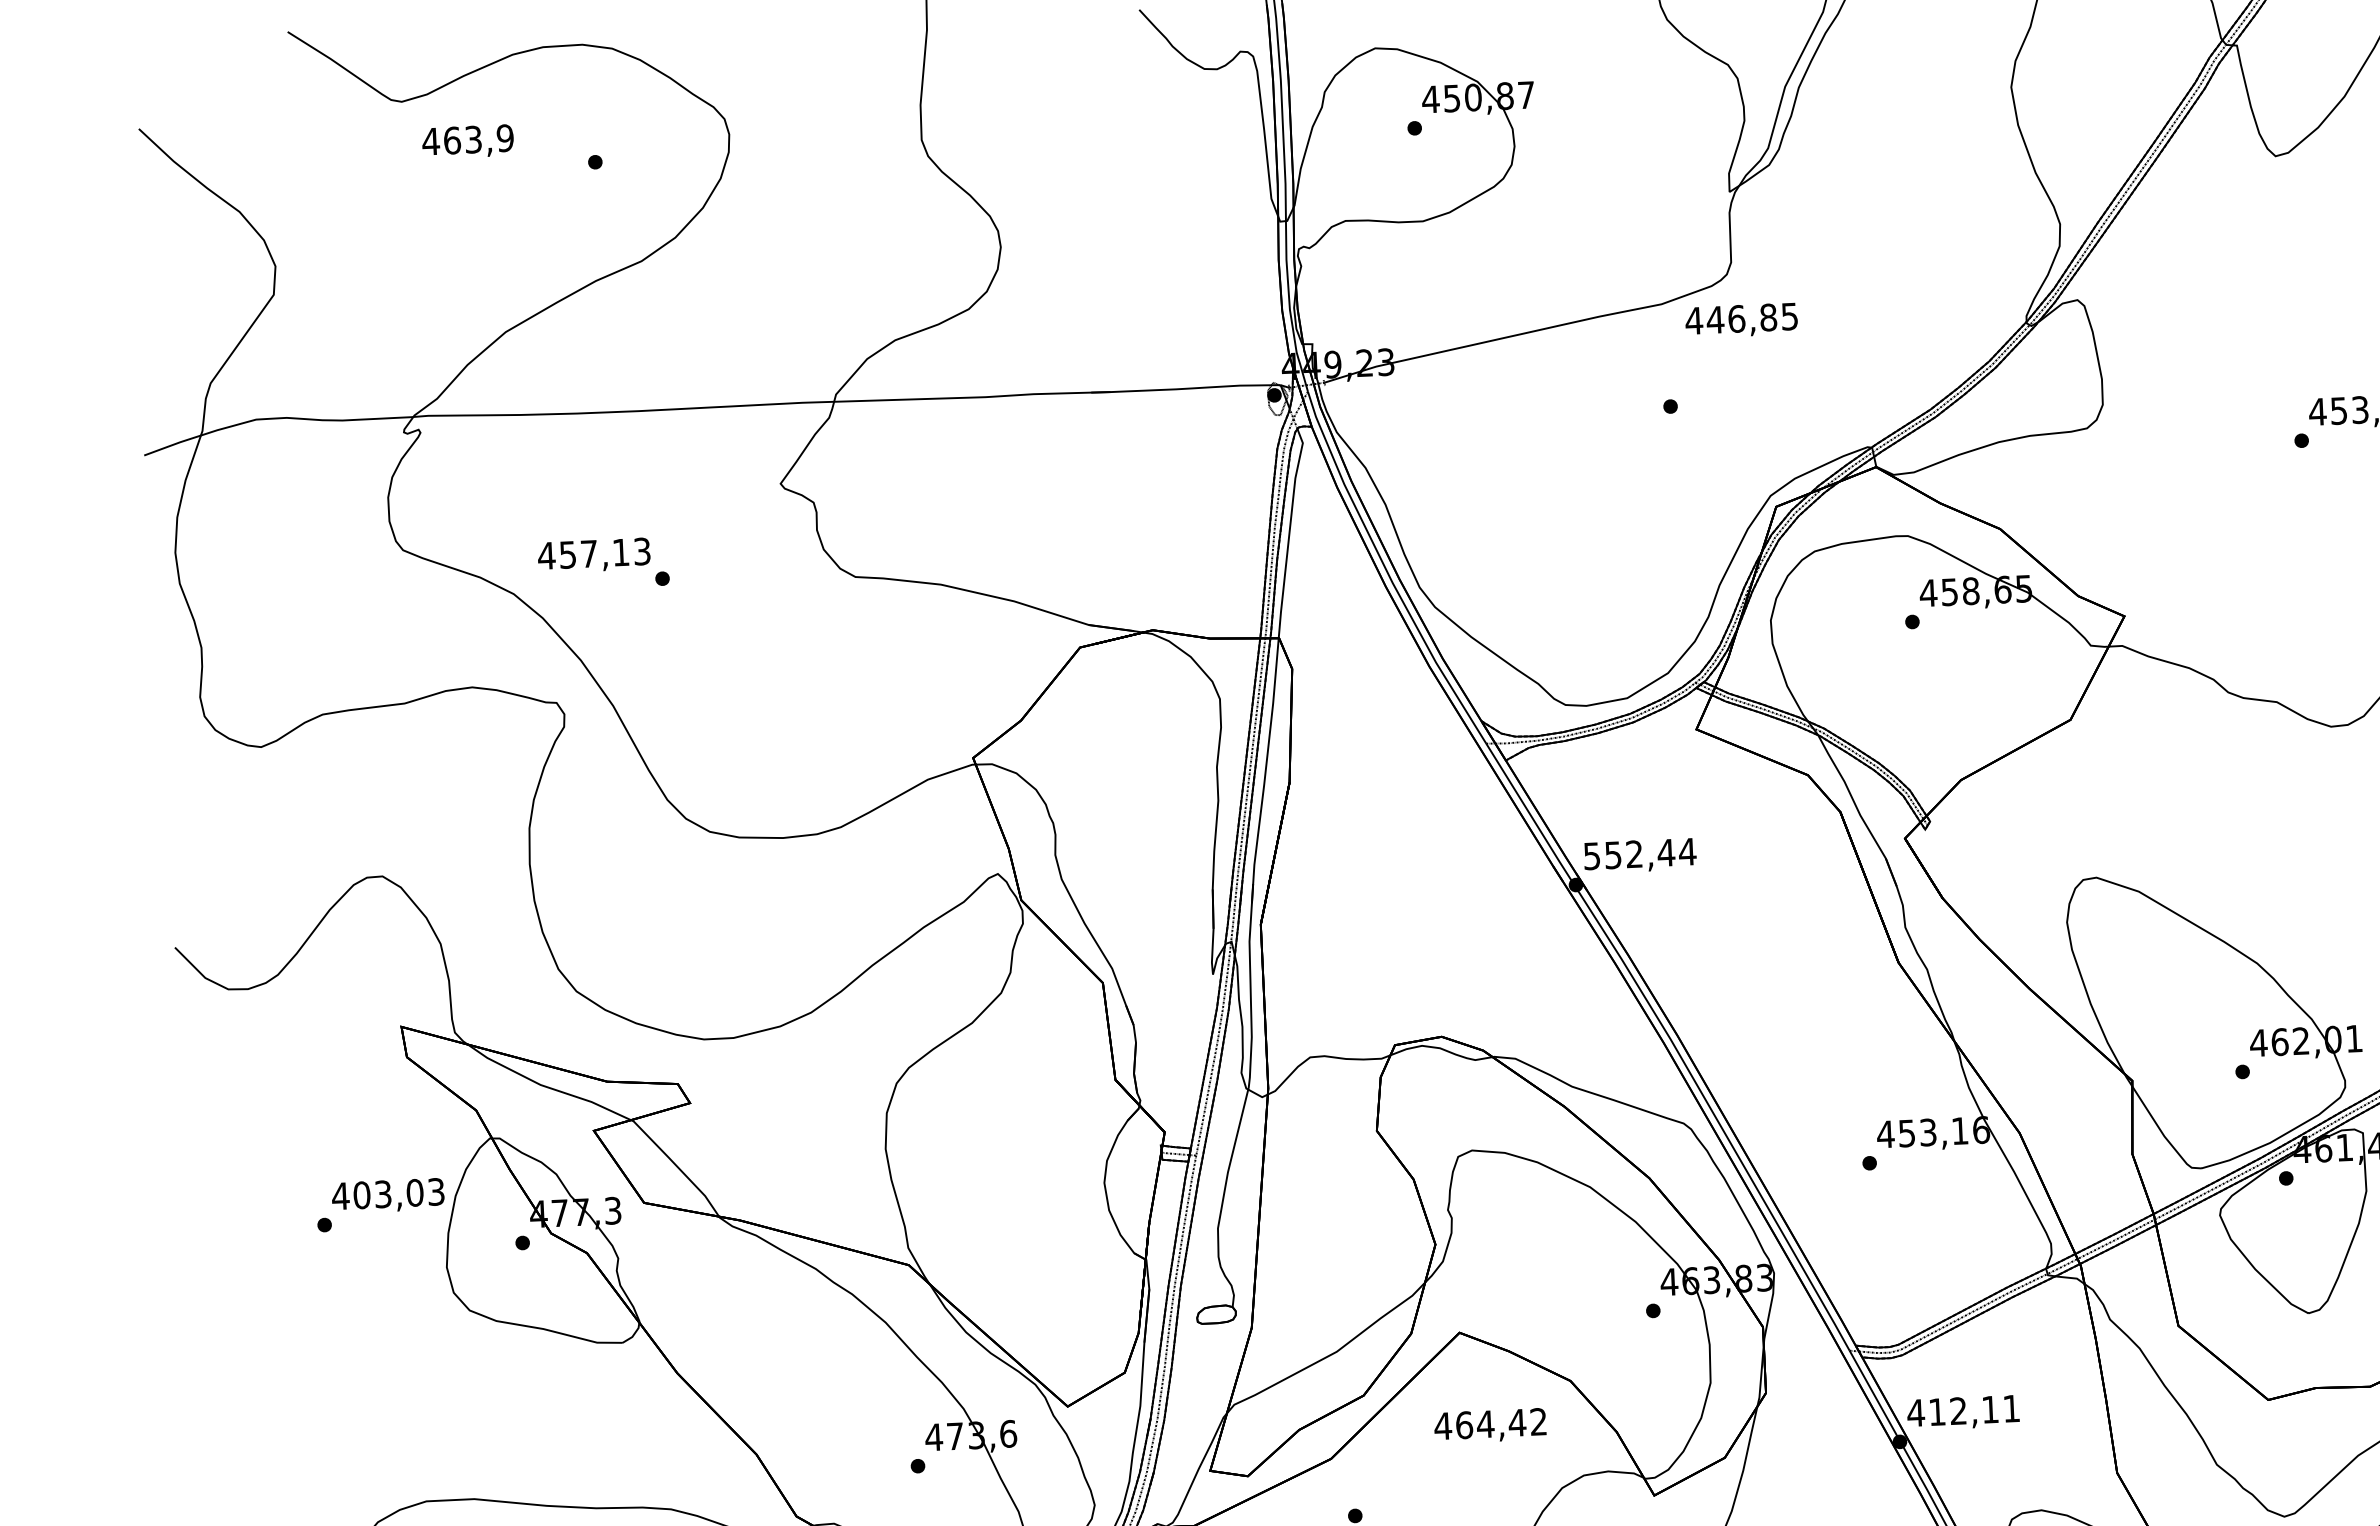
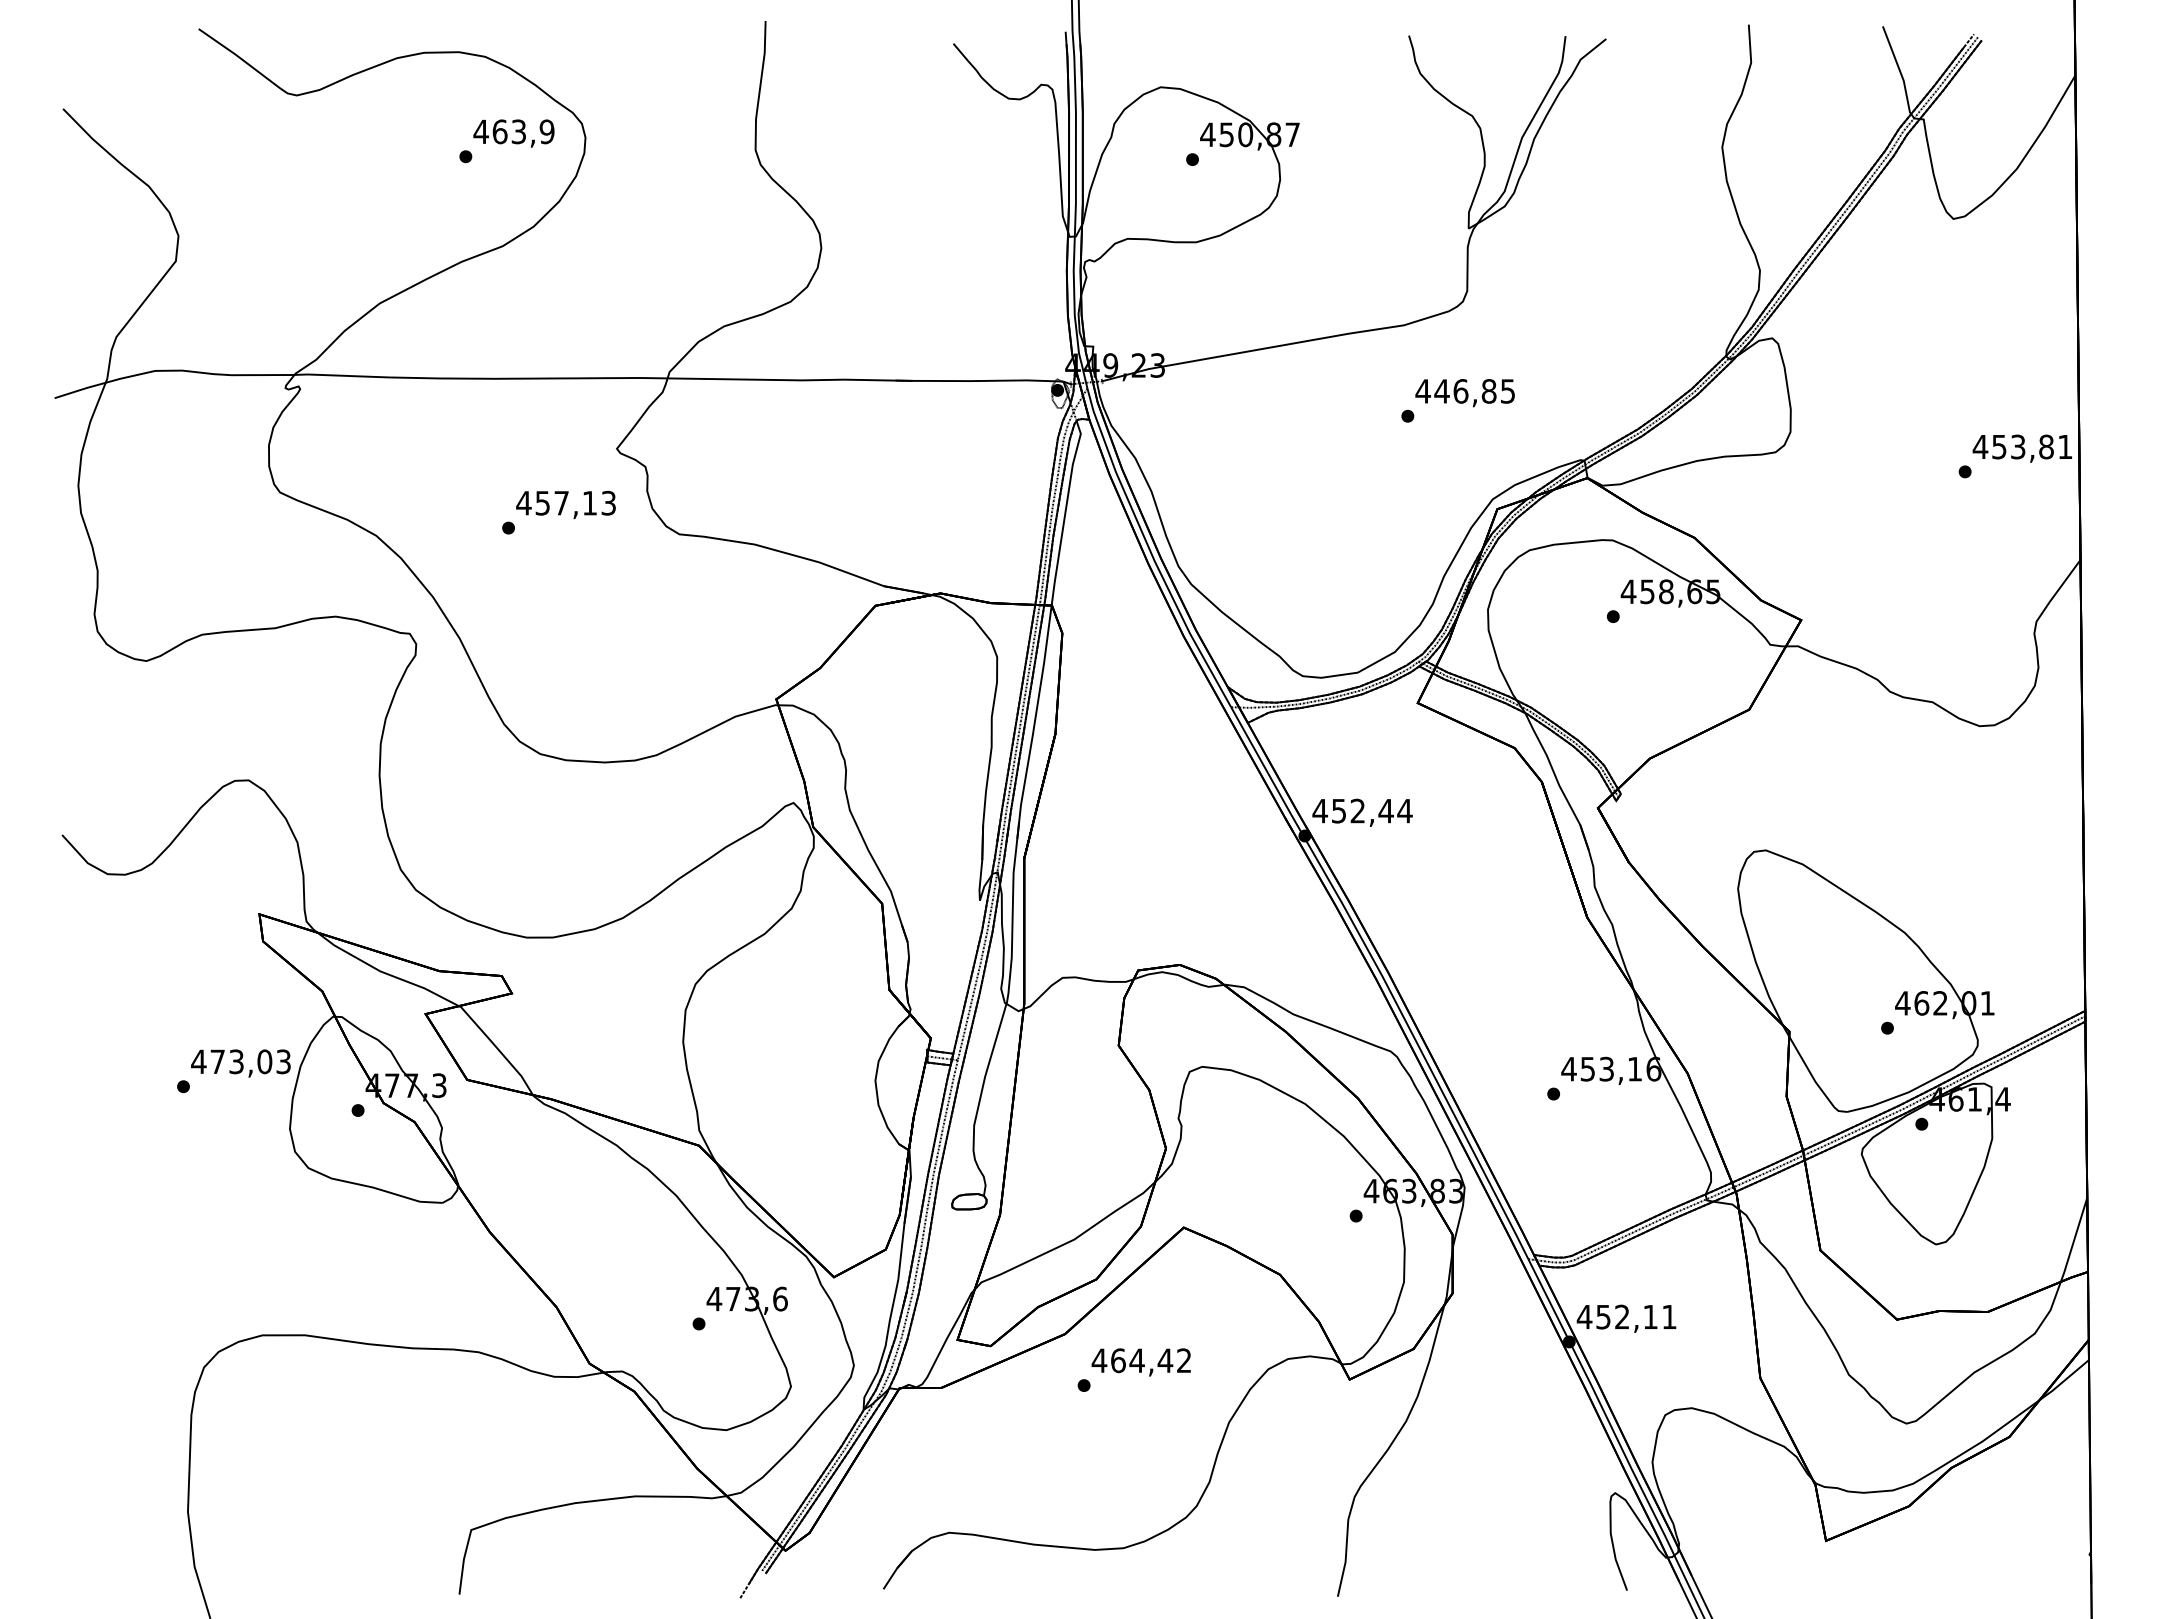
text: (467, 141) -> (513, 133), moved
text: (1740, 321) -> (1464, 393), moved
text: (593, 555) -> (565, 504), moved
text: (1592, 856) -> (1320, 811), 552,44 -> 452,44
text: (361, 1194) -> (217, 1061), 403,03 -> 473,03
text: (1937, 1412) -> (1603, 1317), 412,11 -> 452,11
text: (1489, 1426) -> (1140, 1362), moved

